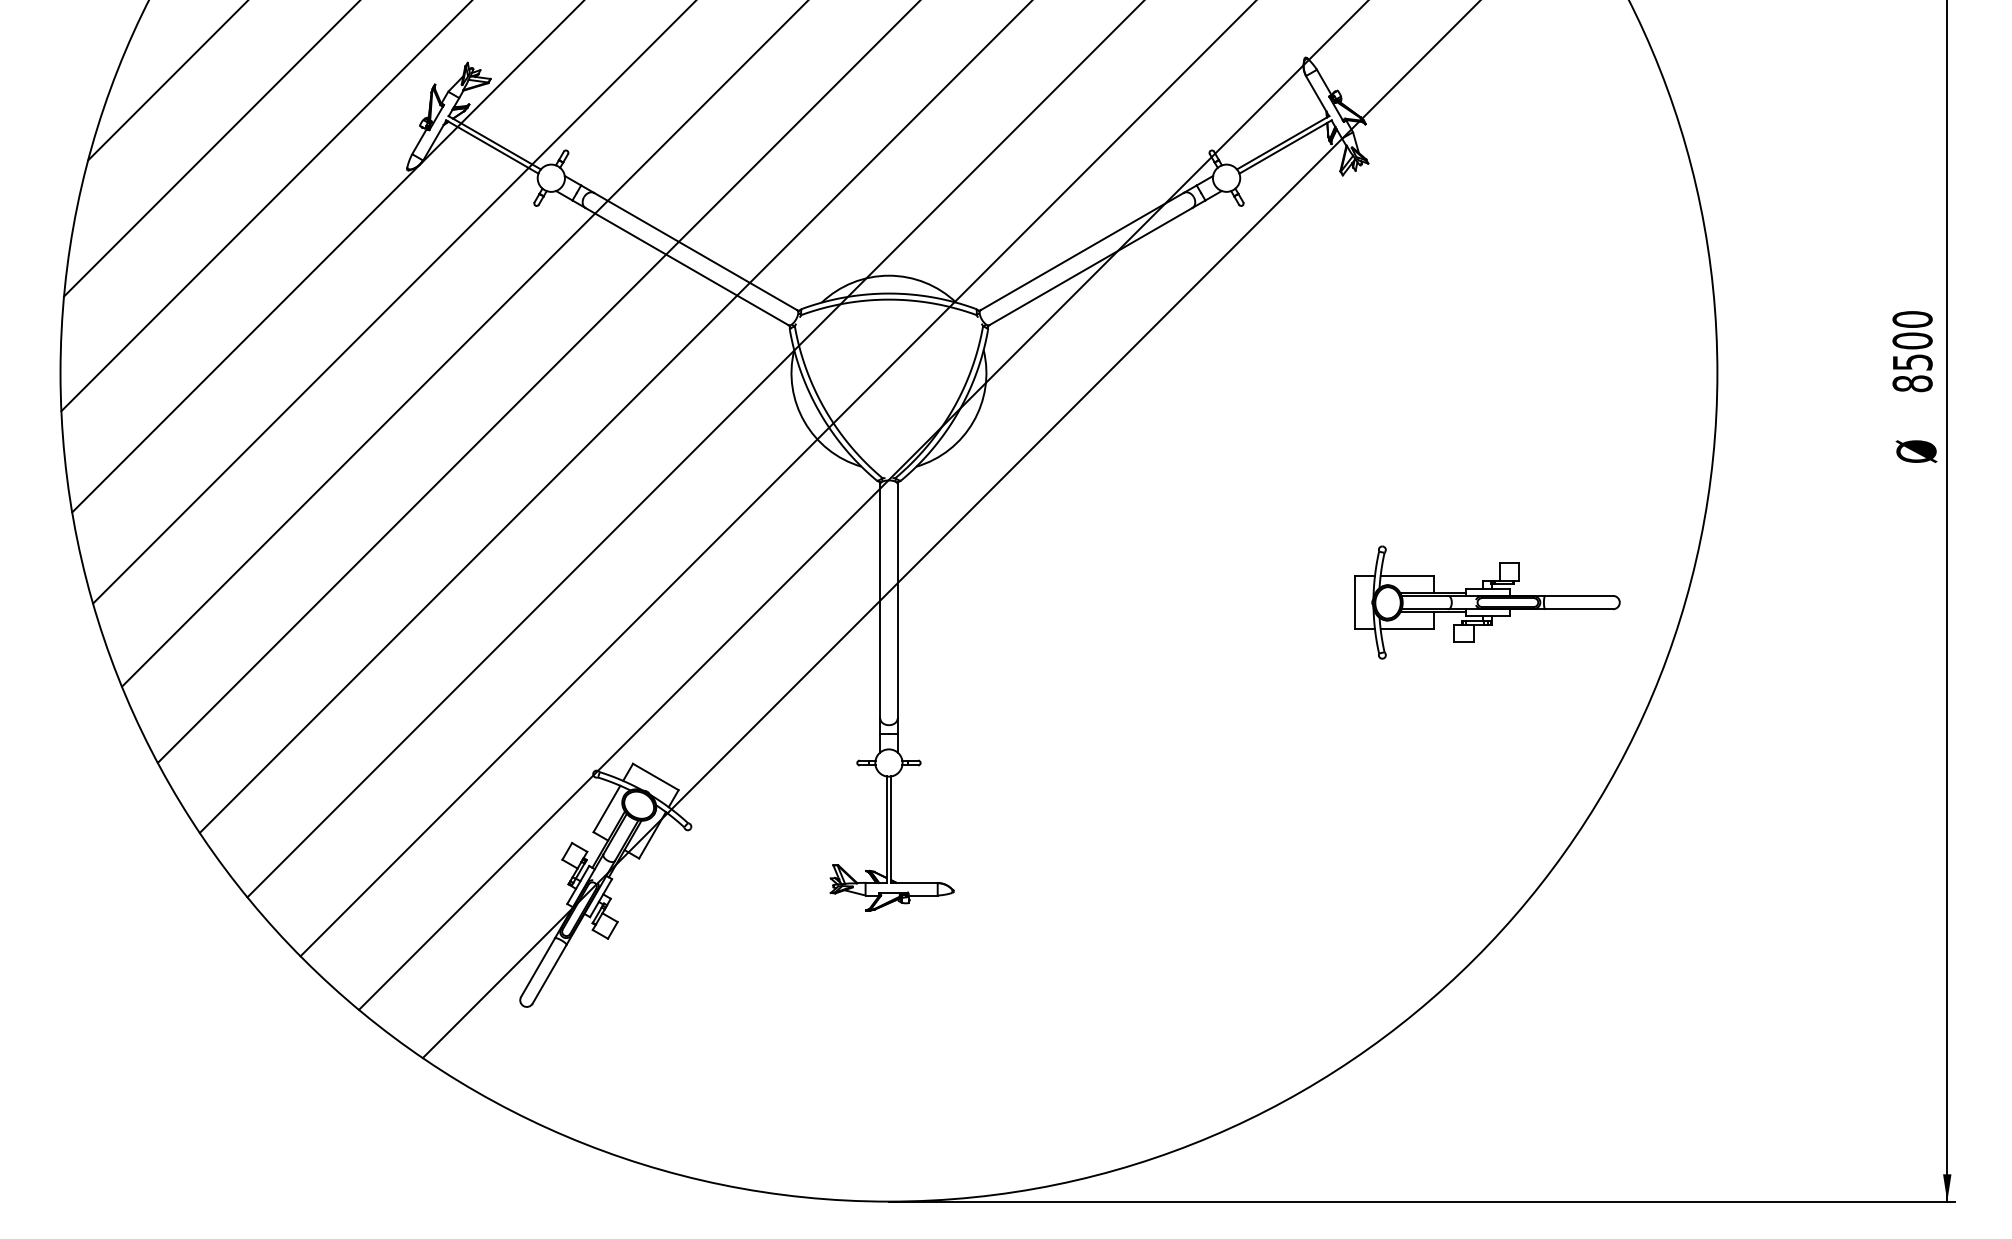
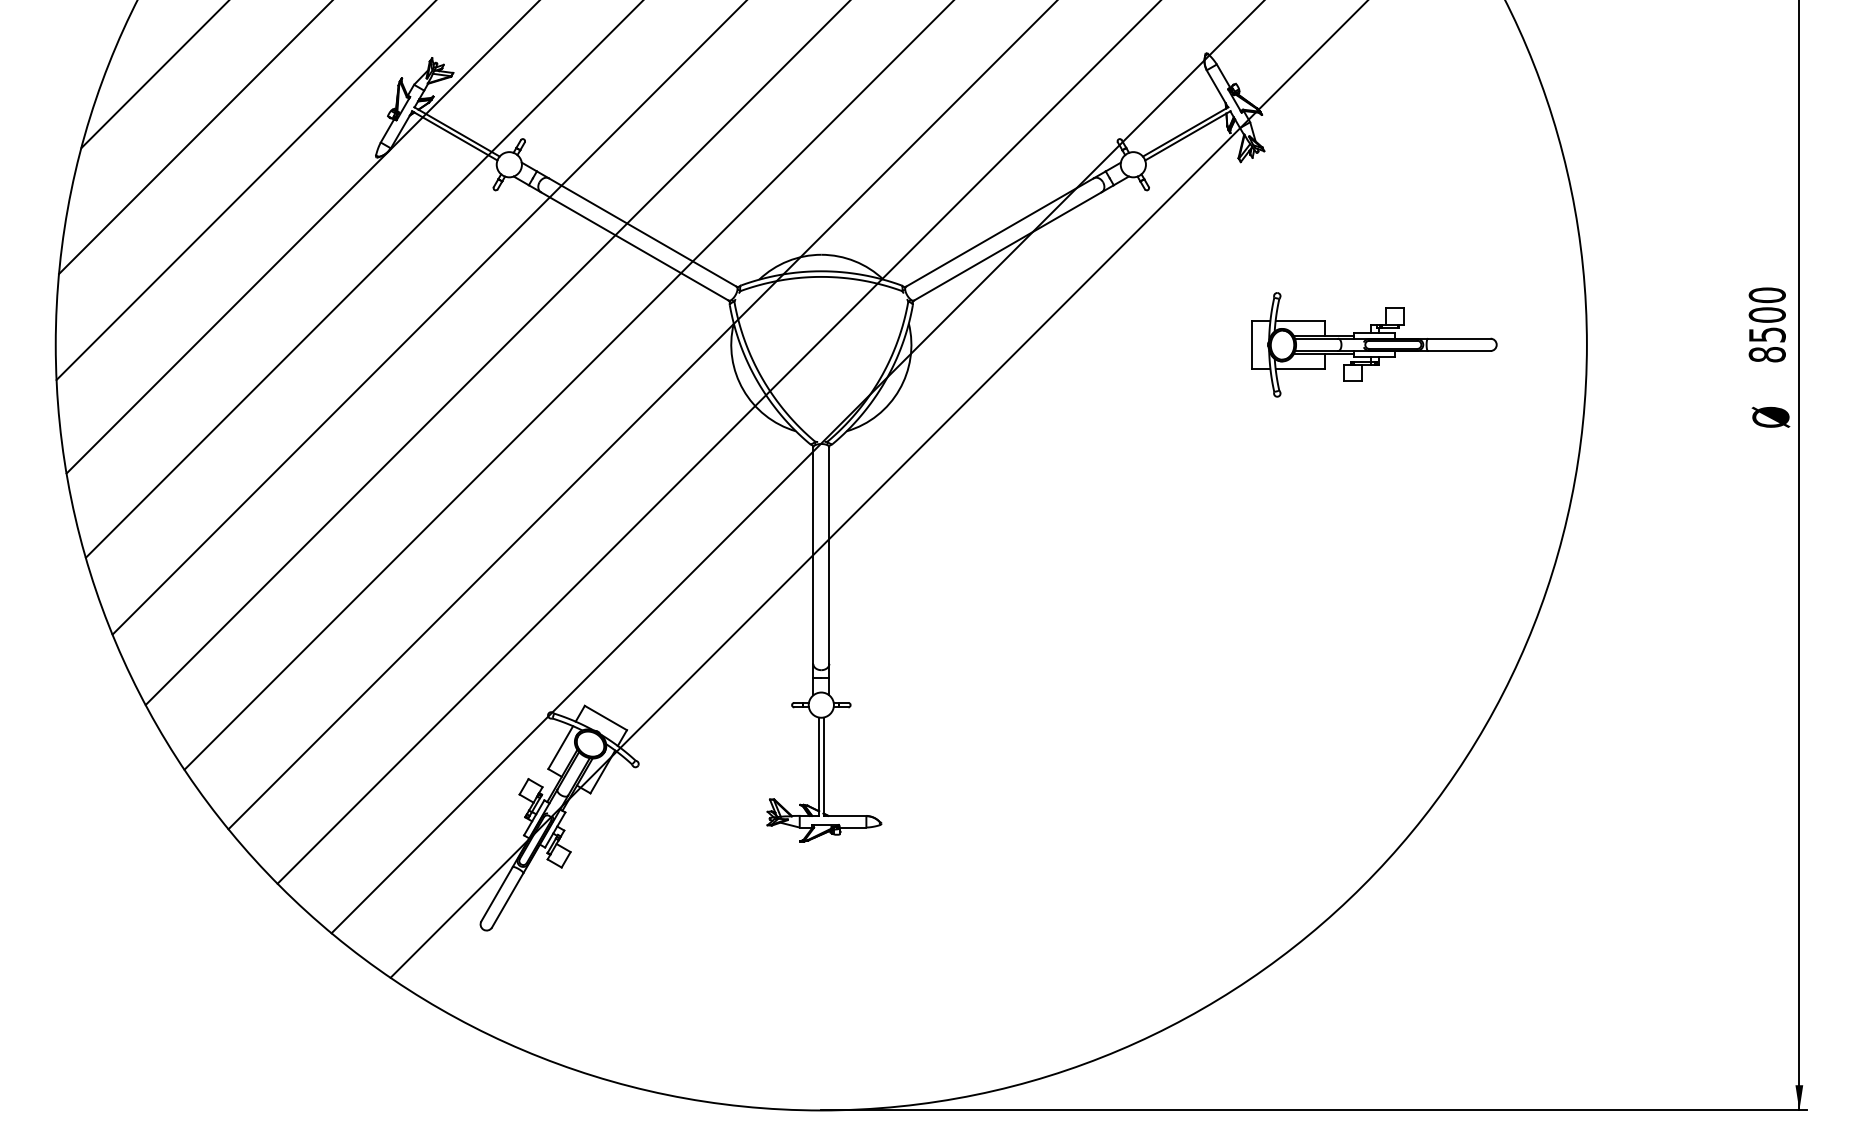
part: (1487, 602) -> (1374, 344), moved

